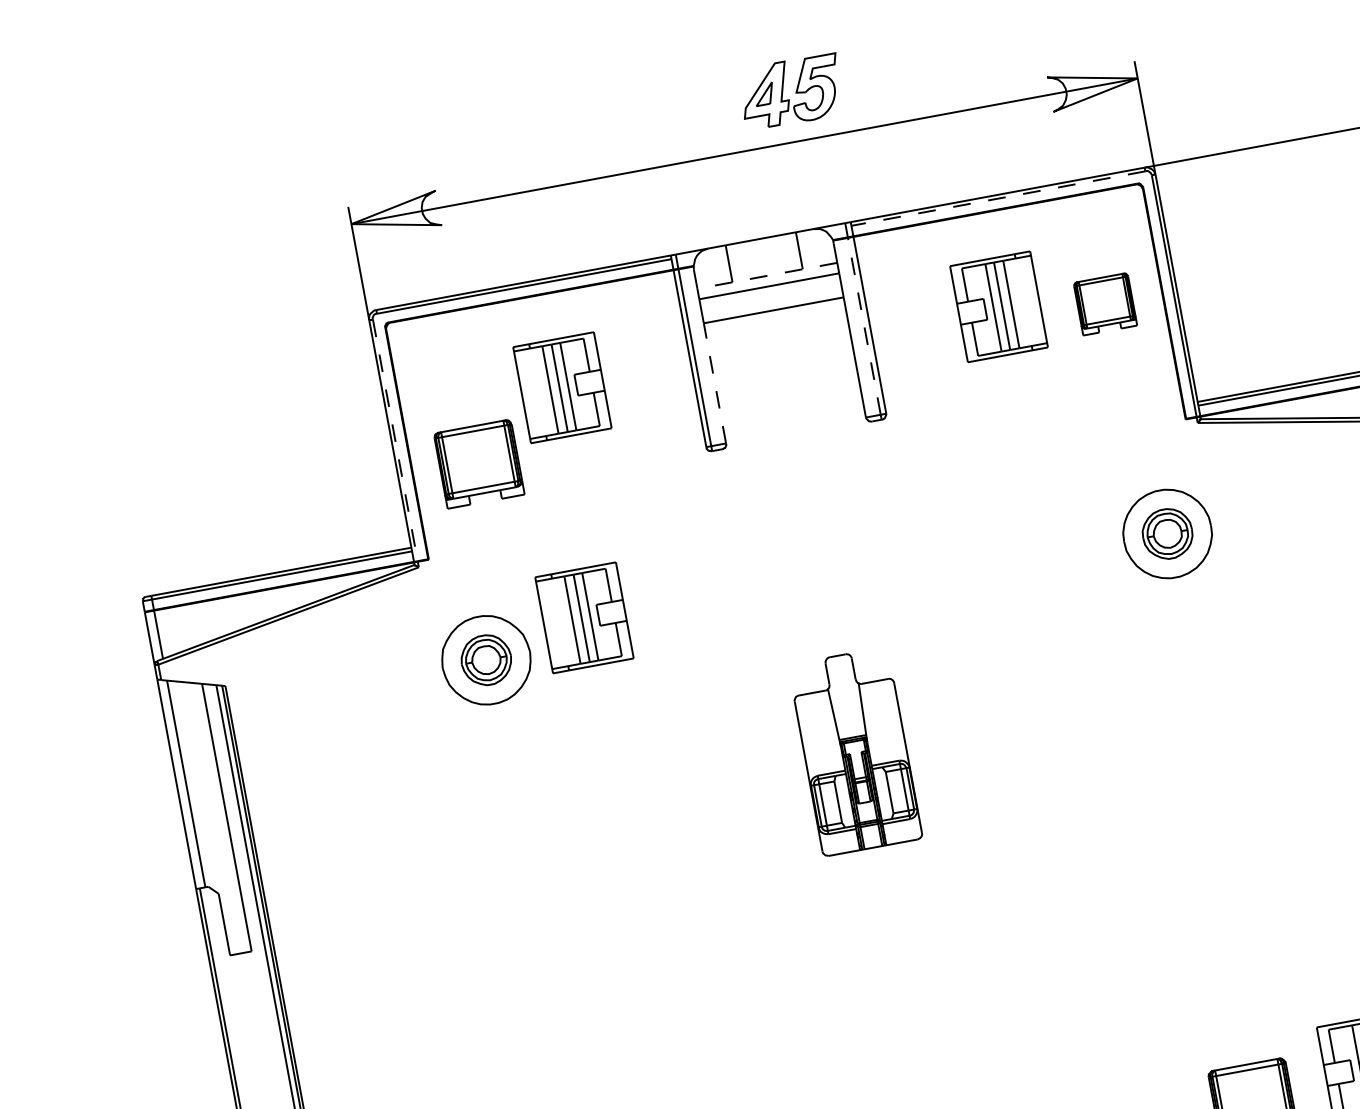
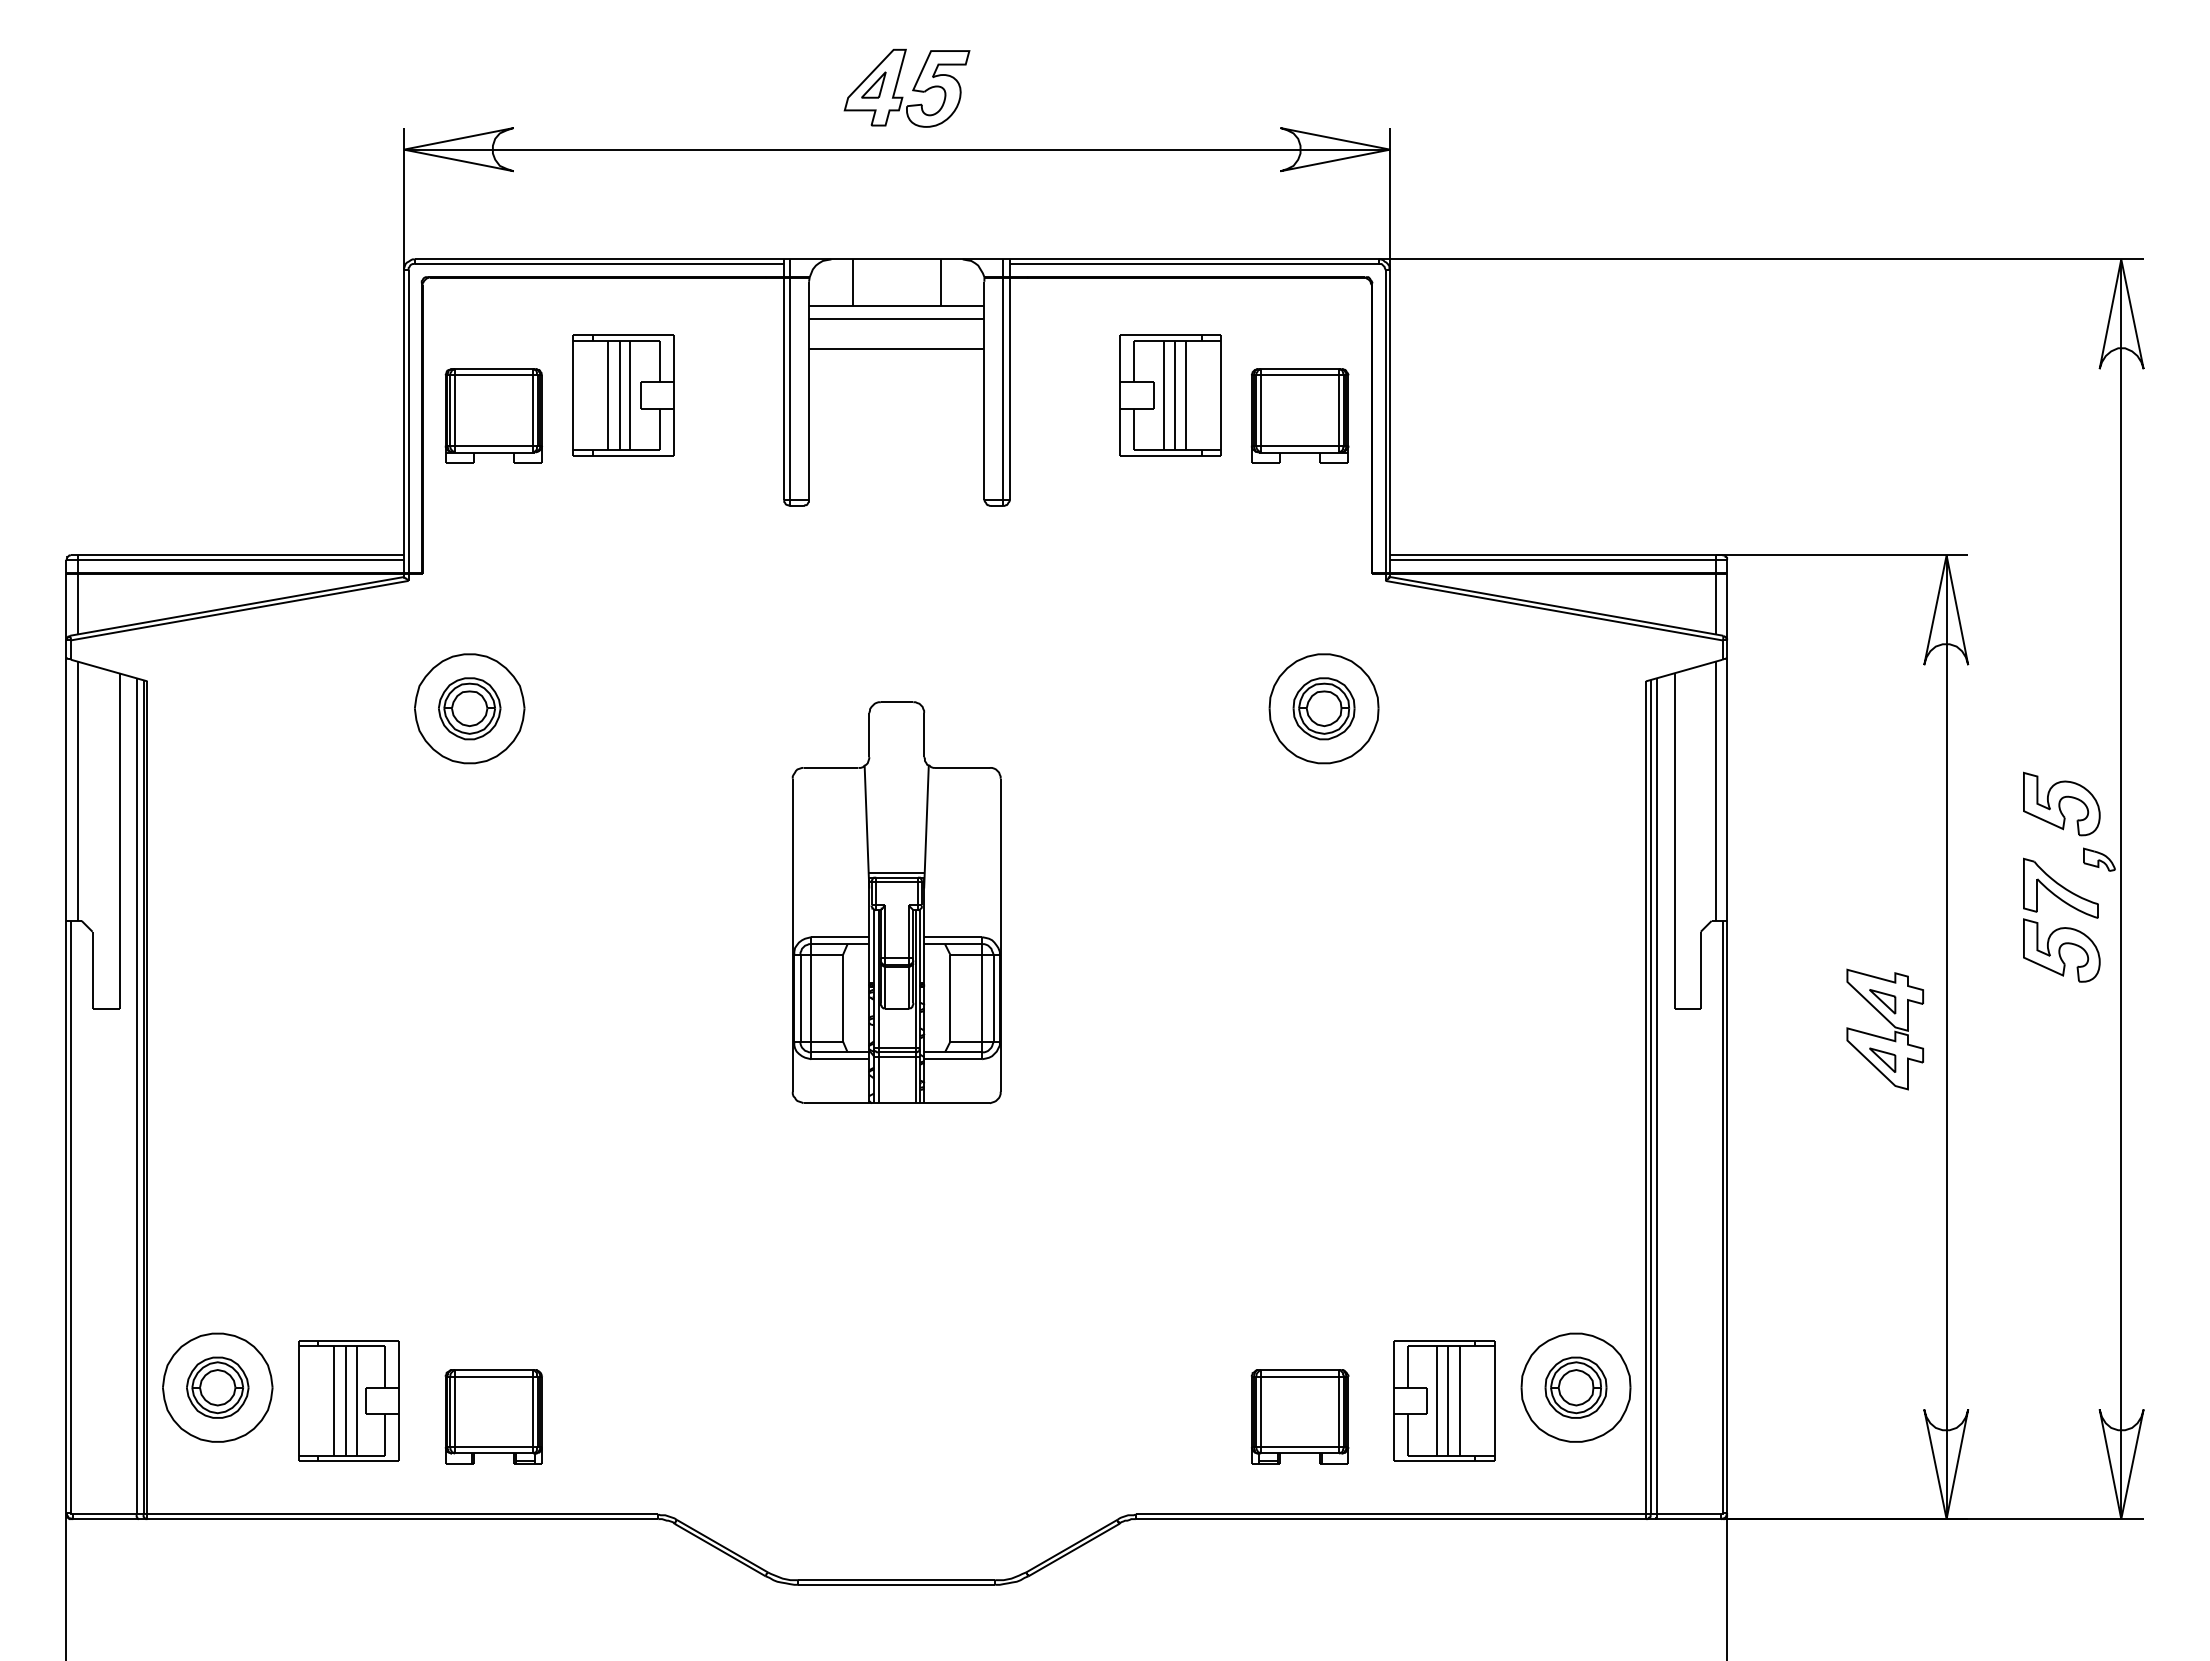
part: (795, 92) -> (912, 89), moved
line: (997, 199) -> (1193, 264), dashed -> solid
line: (767, 275) -> (896, 305), dashed -> solid
part: (1105, 303) -> (1300, 415), size x1.43
line: (863, 326) -> (1002, 388), dashed -> solid
line: (715, 382) -> (809, 423), dashed -> solid
line: (395, 441) -> (408, 422), dashed -> solid
part: (478, 463) -> (493, 415), moved
part: (584, 617) -> (598, 679), removed
part: (855, 751) -> (896, 902), size x1.67

